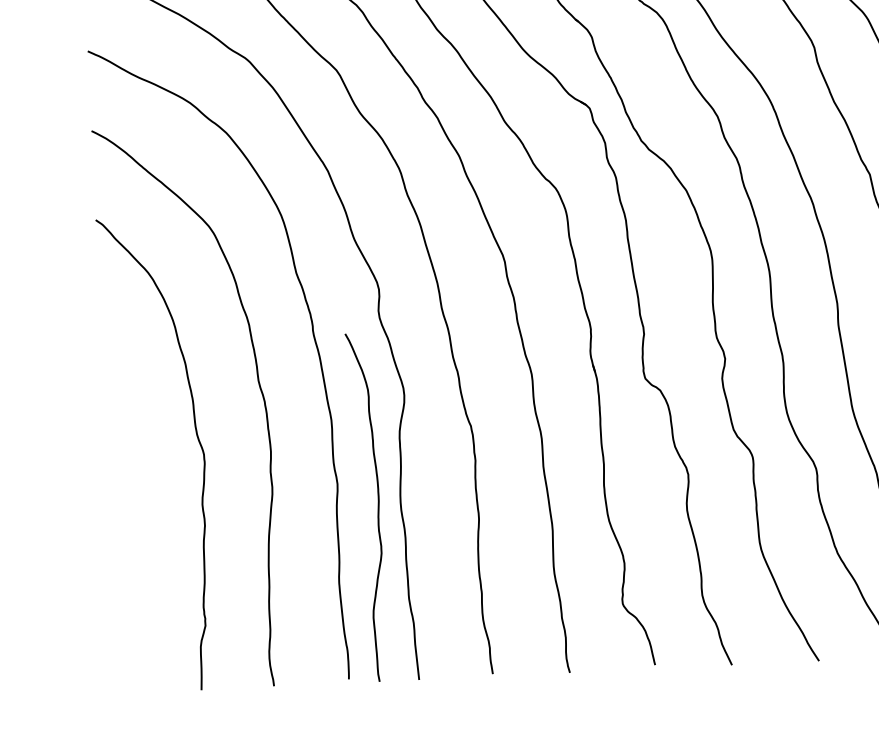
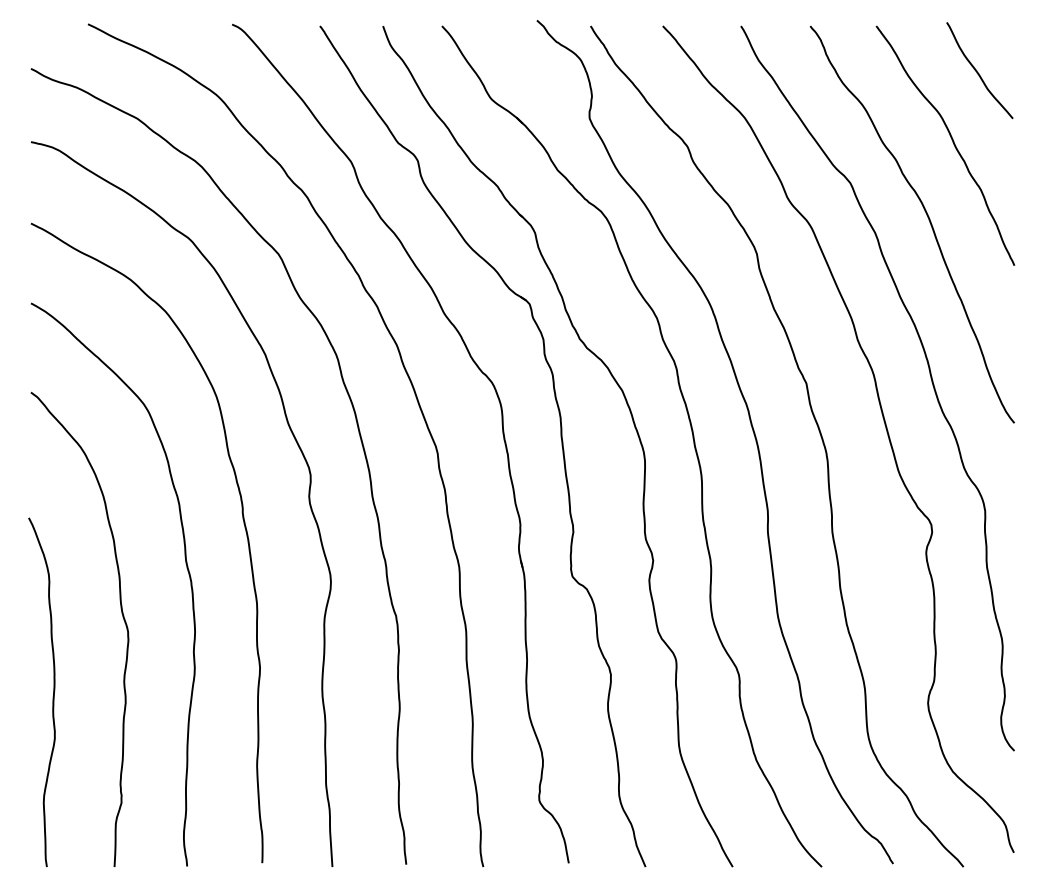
curve: (377, 511) -> (52, 696), moved

